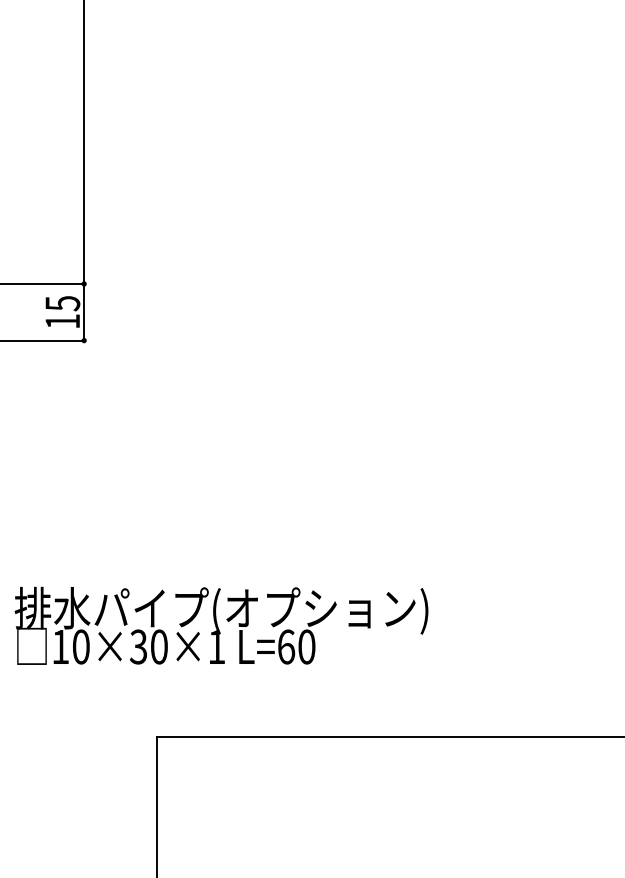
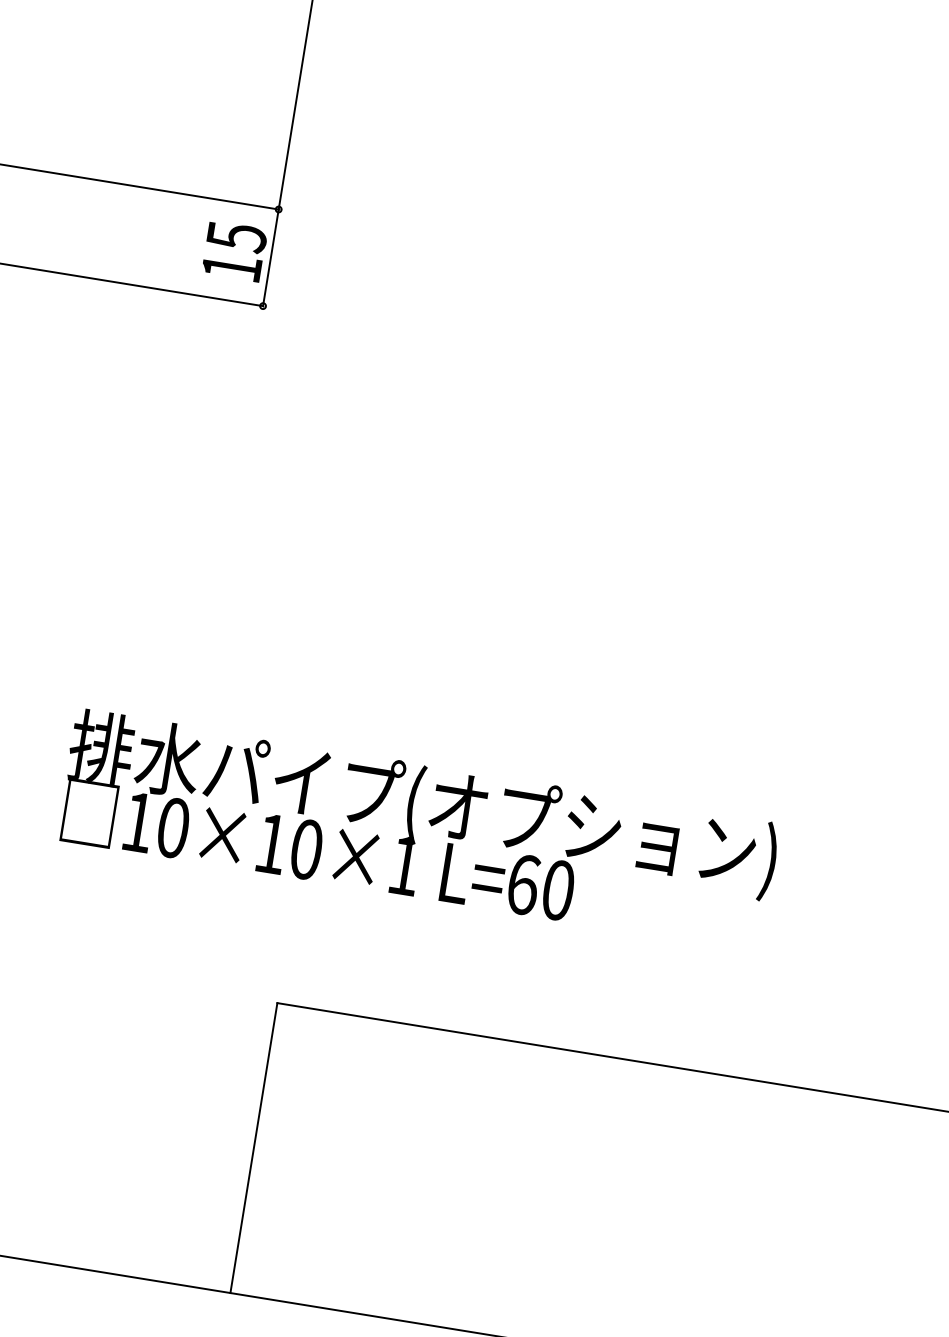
text: (138, 646) -> (271, 842), 10×30×1 -> 10×10×1

